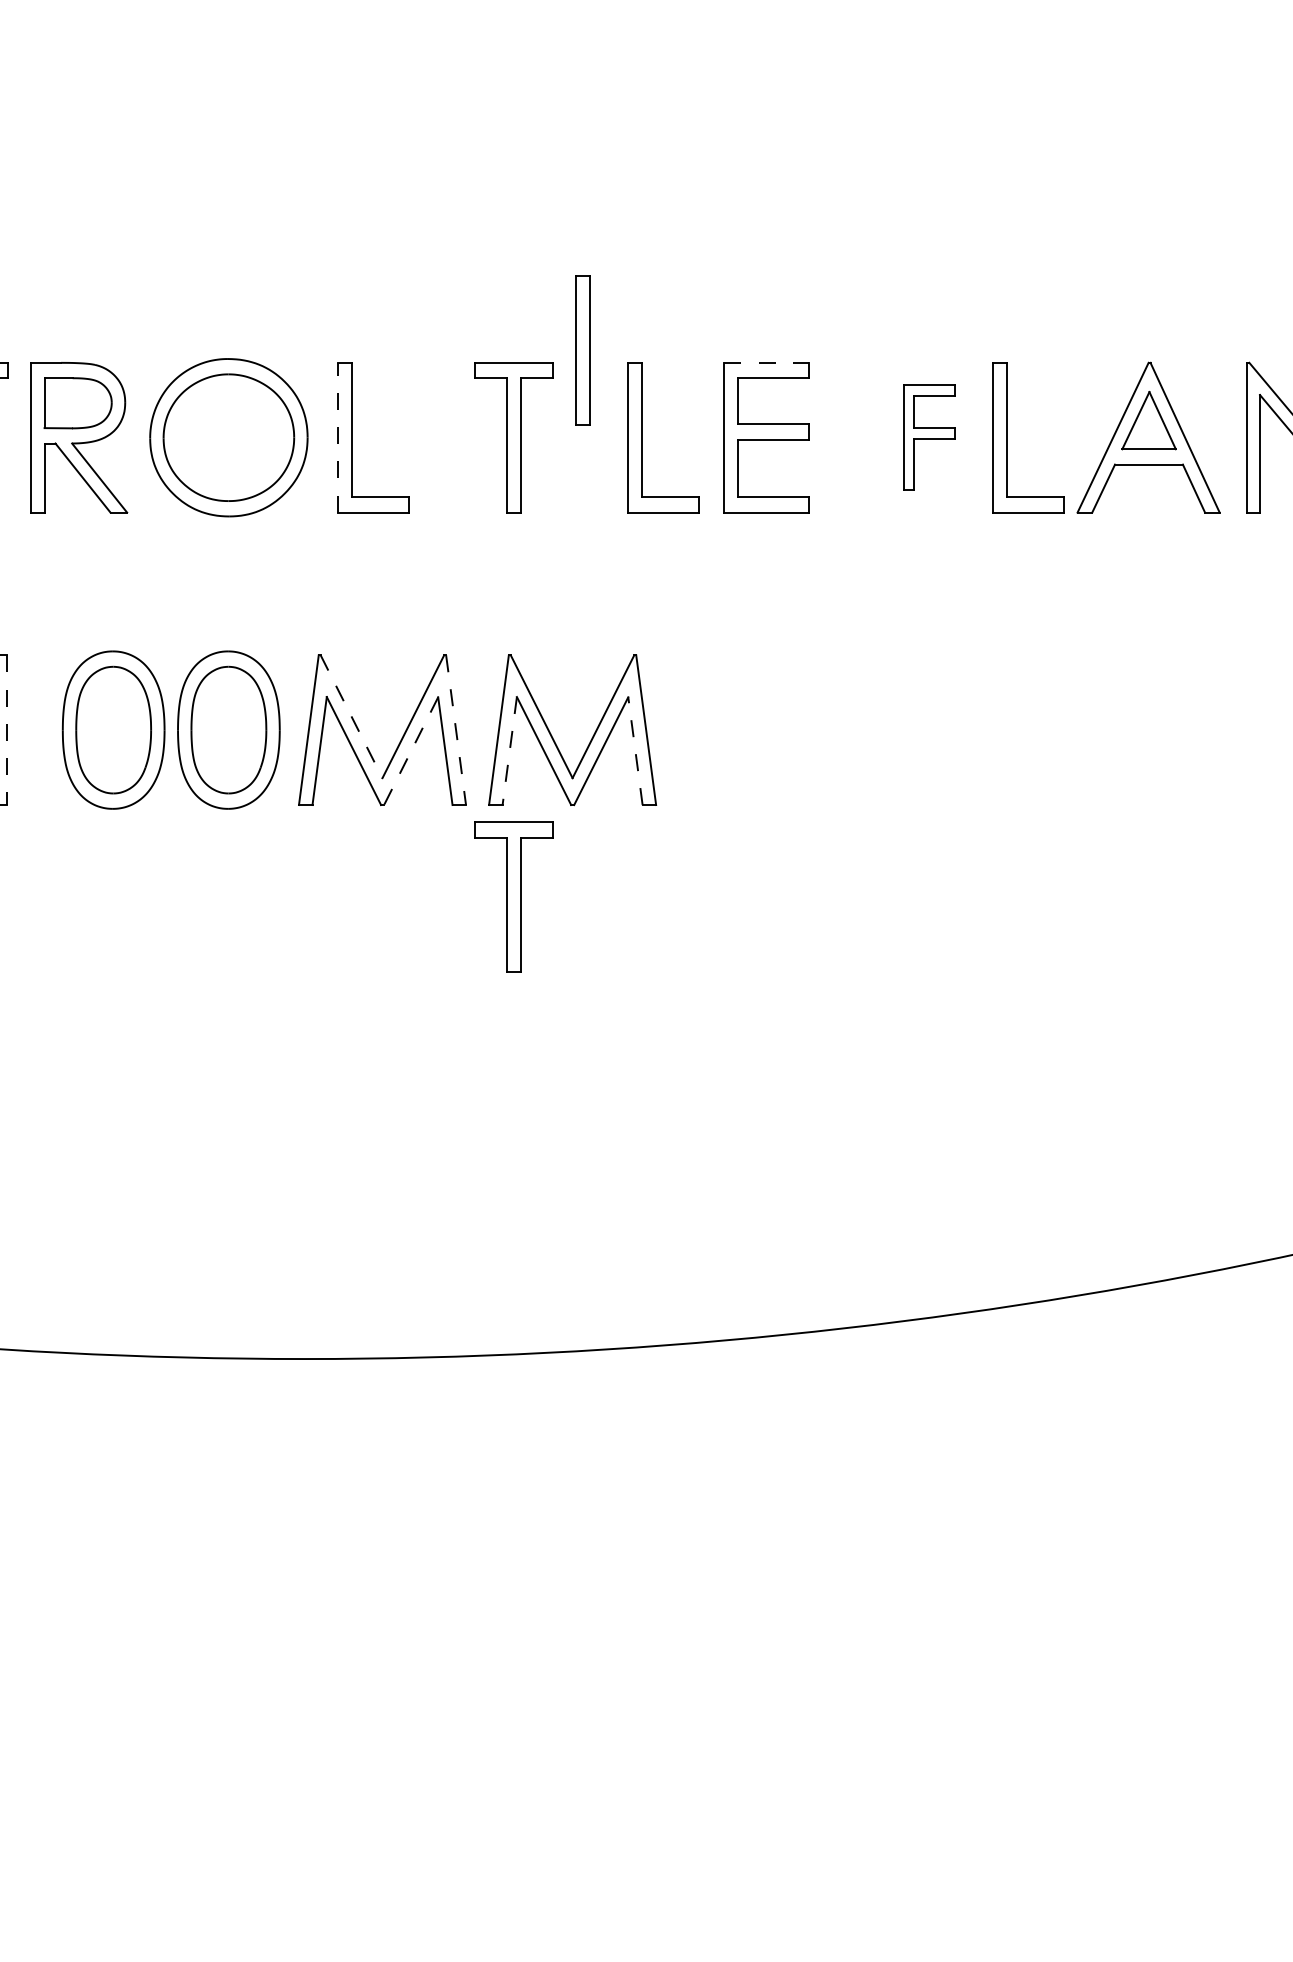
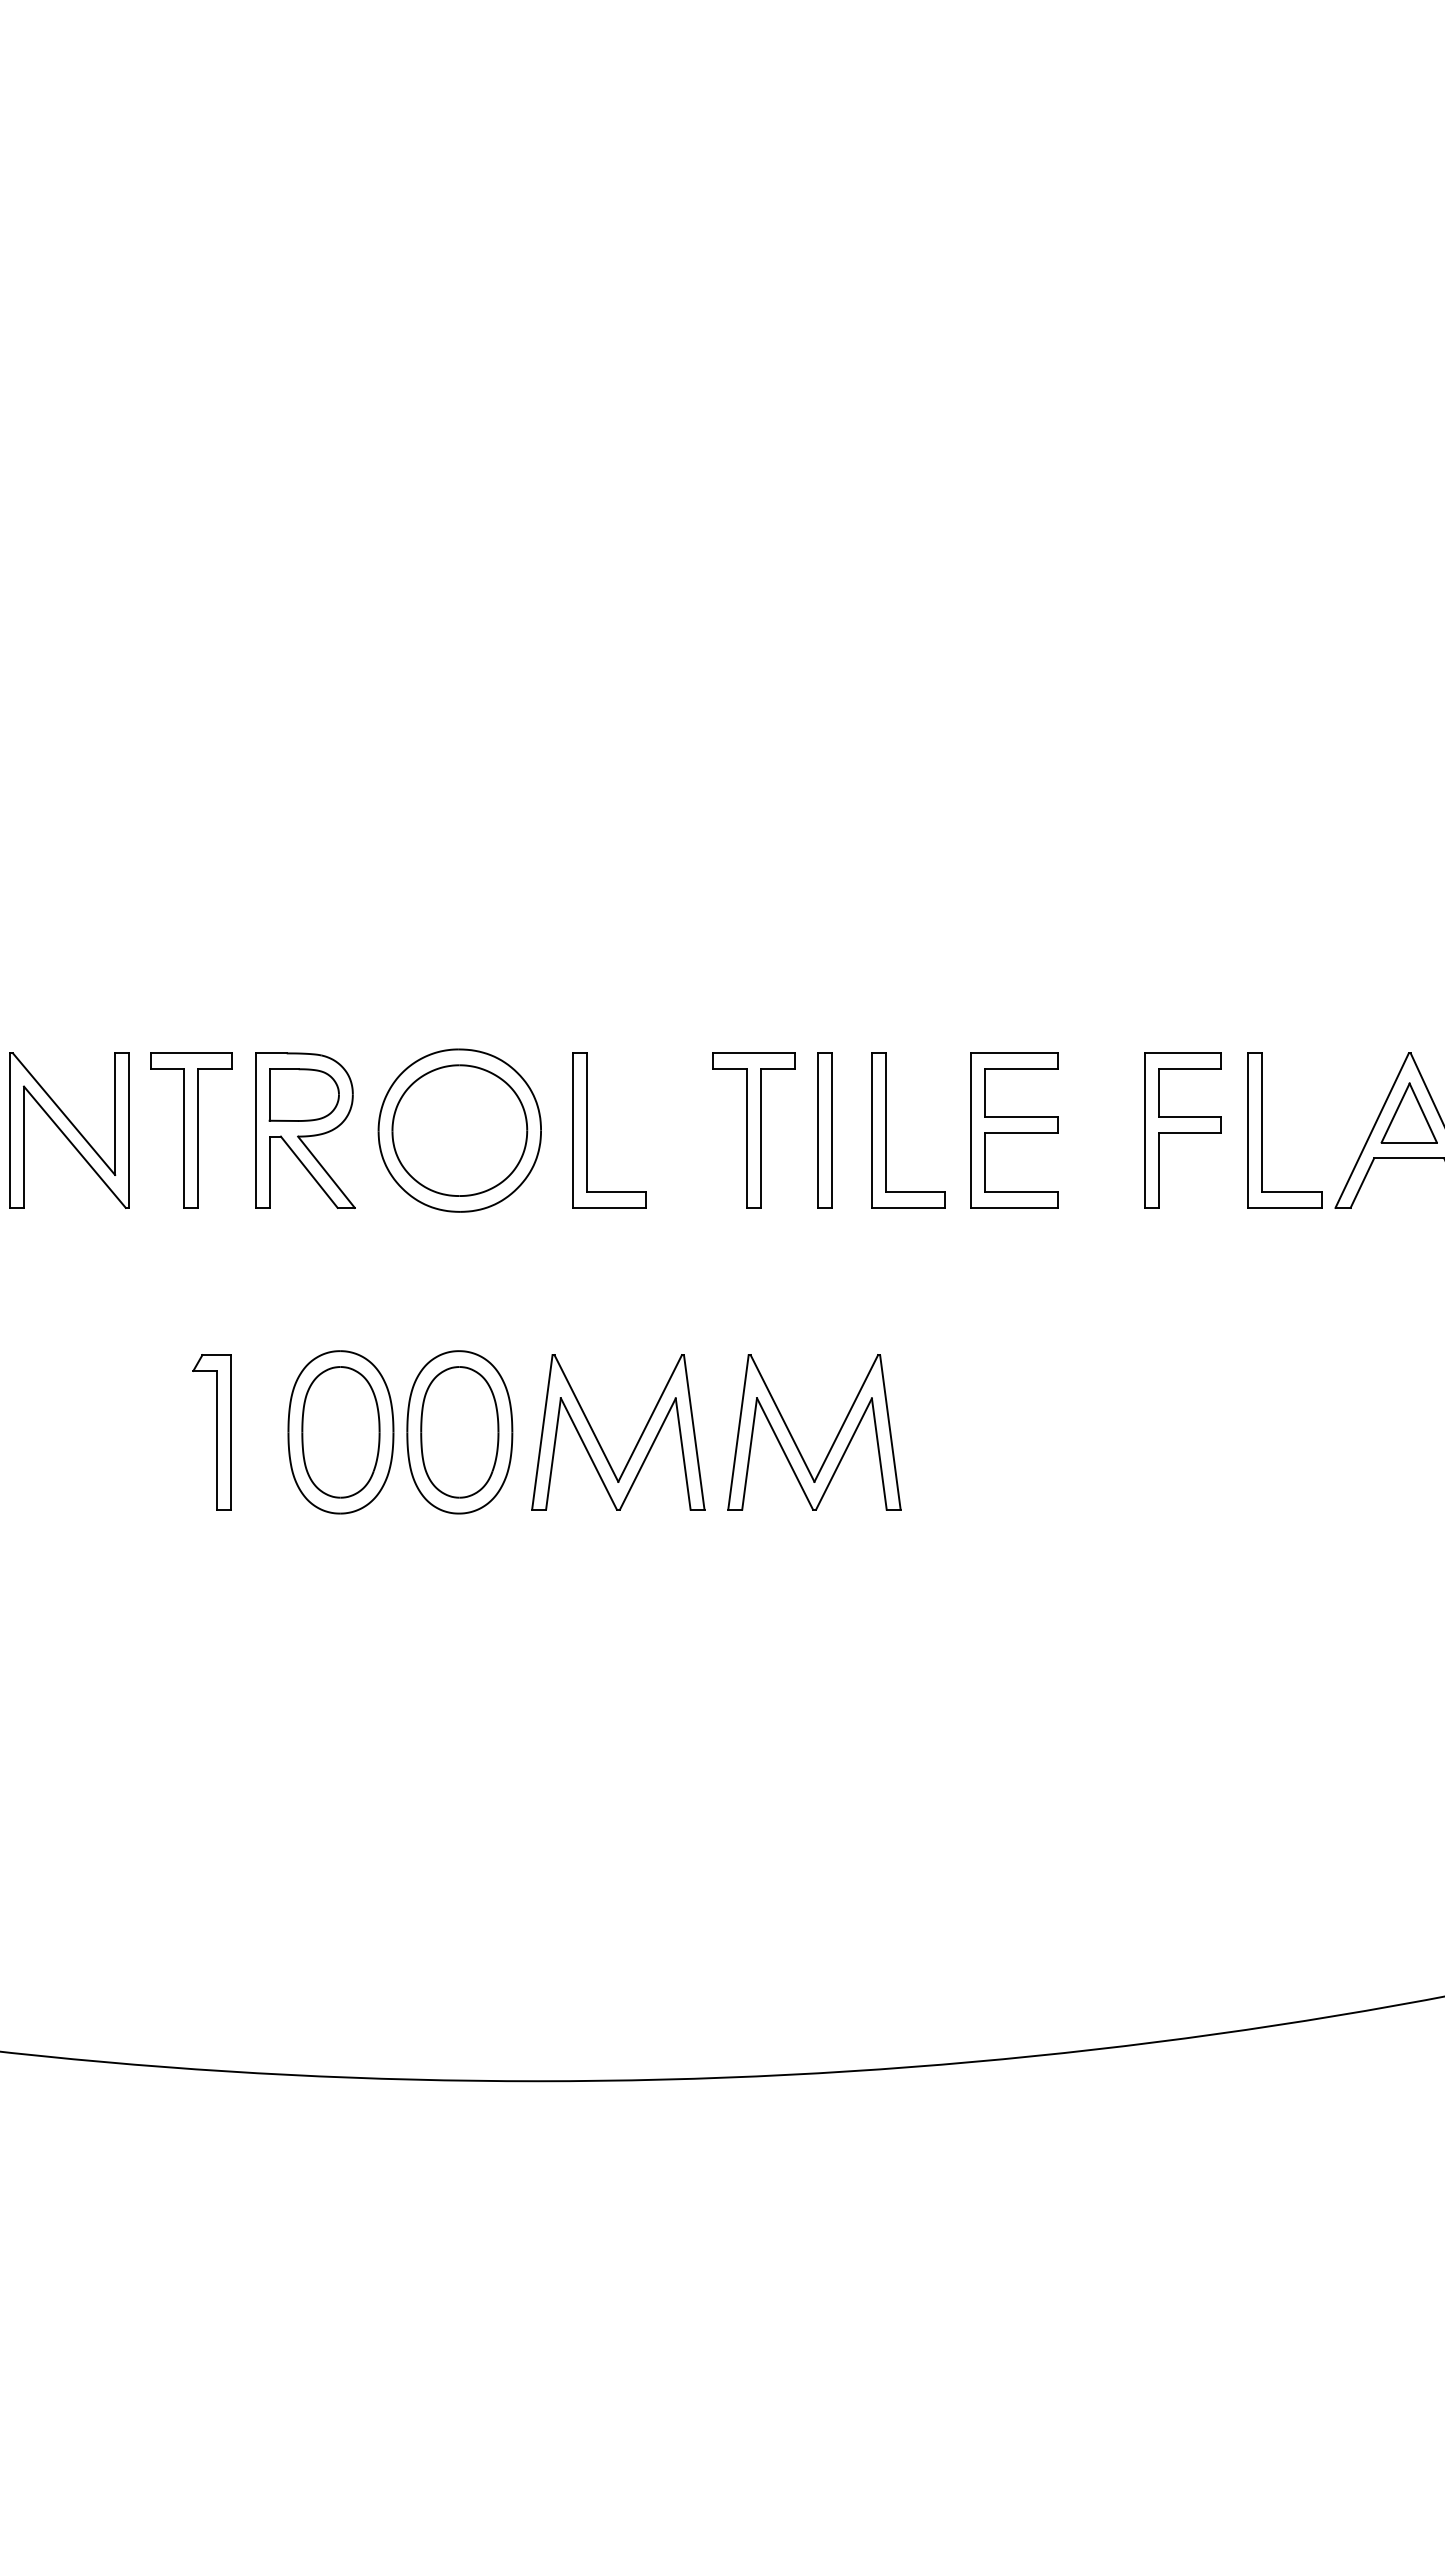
part: (582, 350) -> (824, 1130), moved
line: (766, 362) -> (1014, 1053), dashed -> solid
line: (338, 437) -> (572, 1130), dashed -> solid
part: (929, 437) -> (1182, 1130), size x1.43
line: (351, 716) -> (586, 1418), dashed -> solid
line: (7, 730) -> (231, 1432), dashed -> solid
line: (456, 730) -> (694, 1432), dashed -> solid
line: (635, 750) -> (879, 1453), dashed -> solid
line: (410, 751) -> (647, 1454), dashed -> solid
line: (509, 751) -> (749, 1454), dashed -> solid
part: (513, 896) -> (753, 1604), removed

